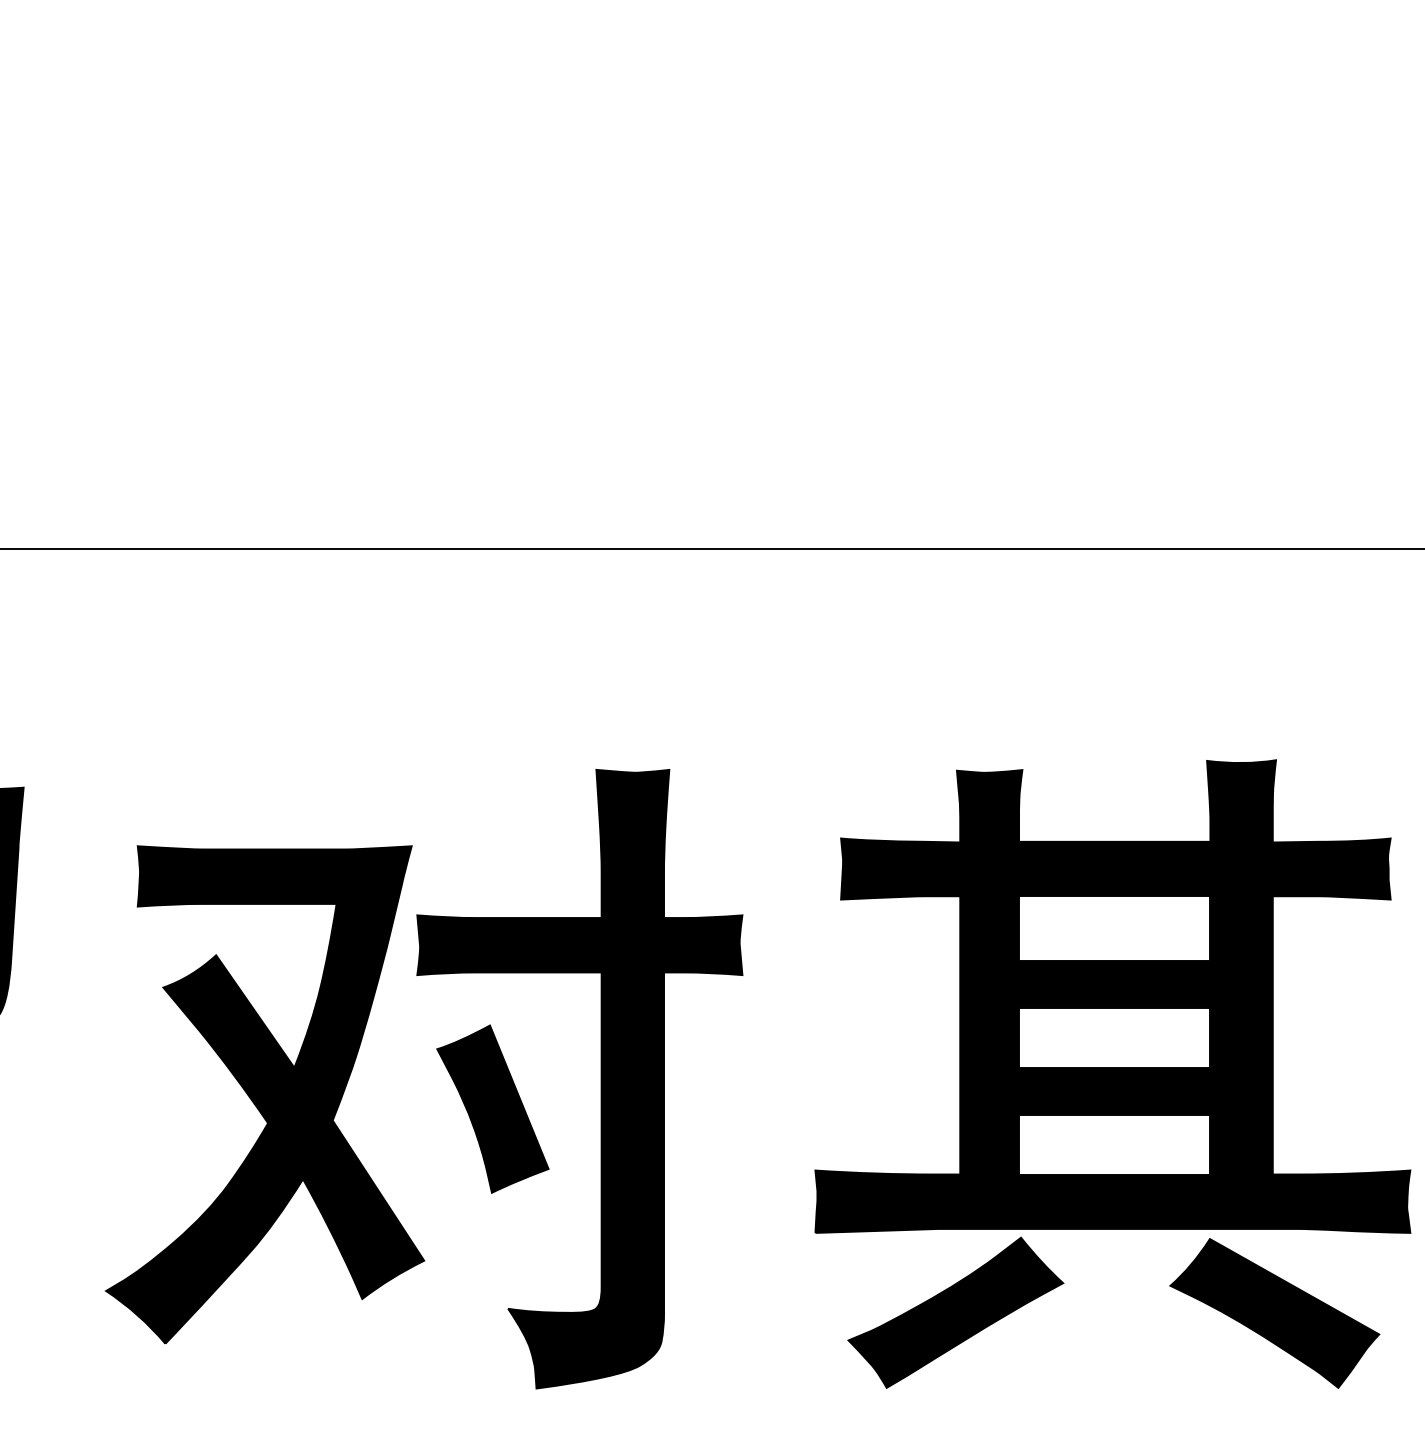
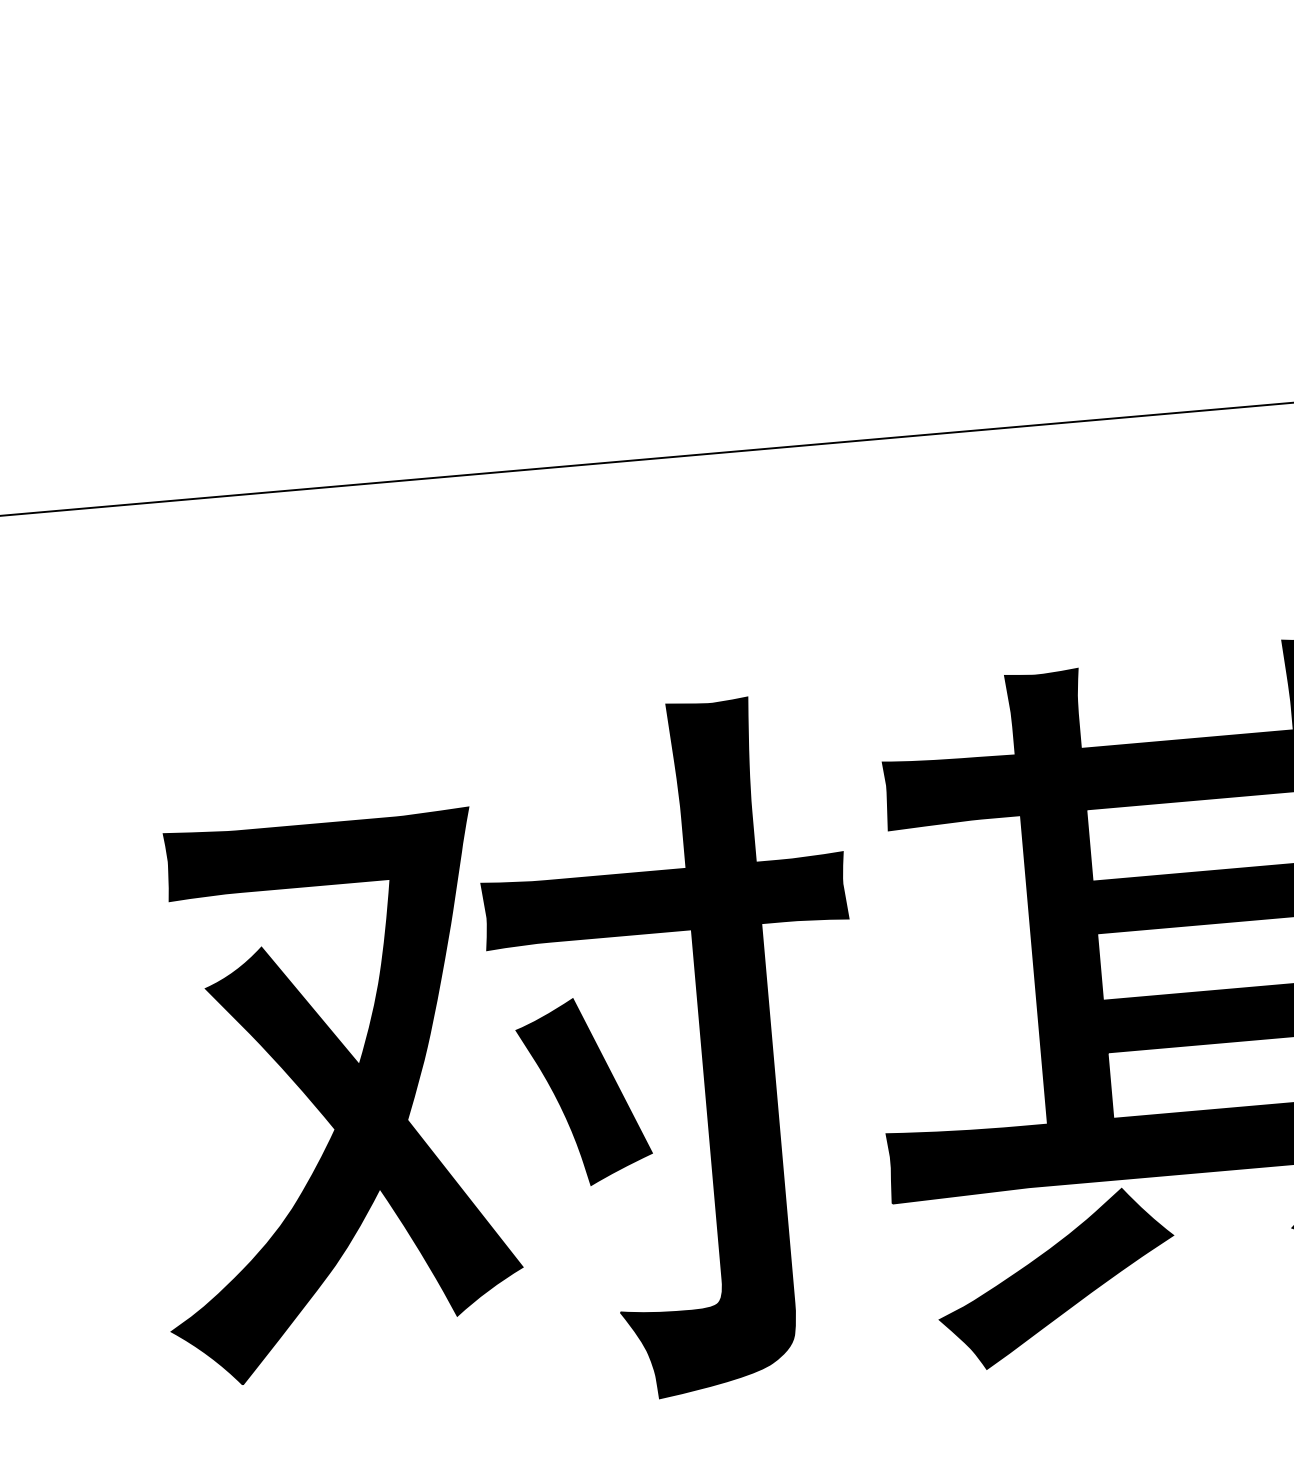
part: (445, 1067) -> (527, 1050), moved

